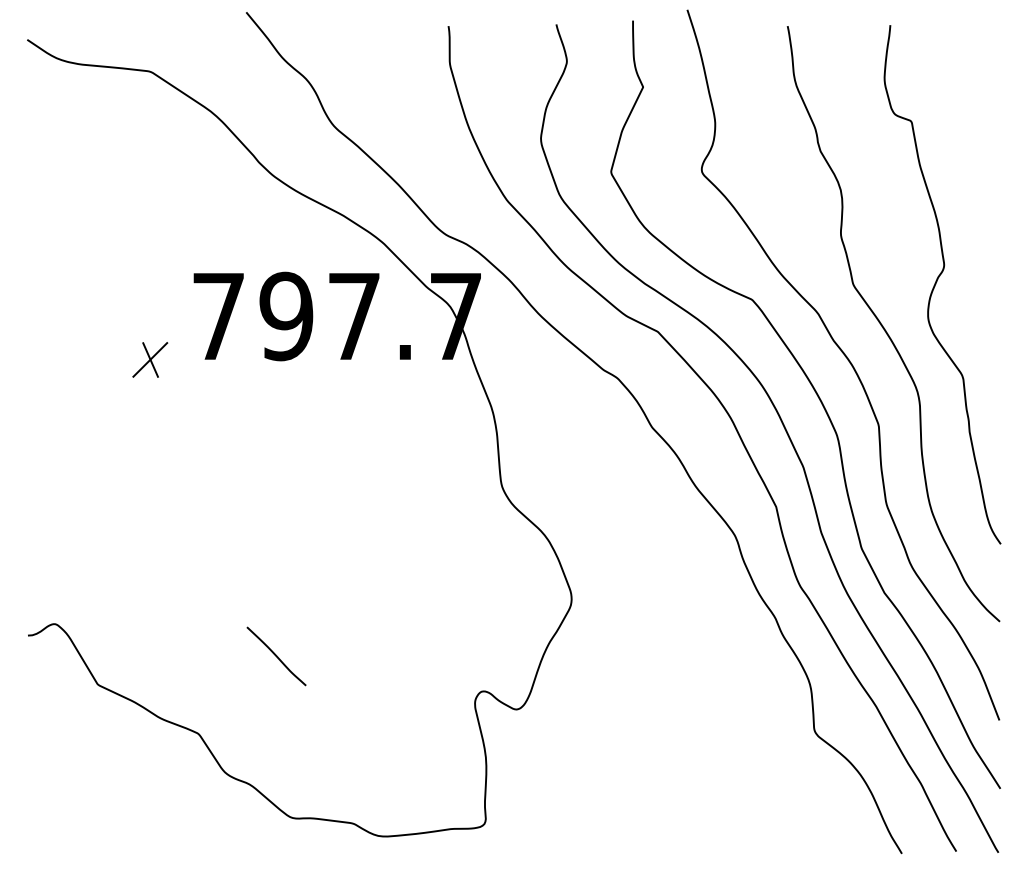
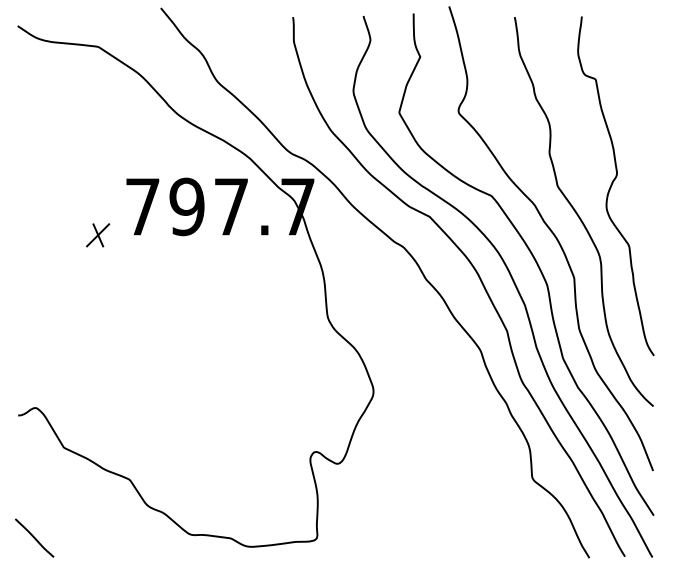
line: (276, 655) -> (34, 537), moved

